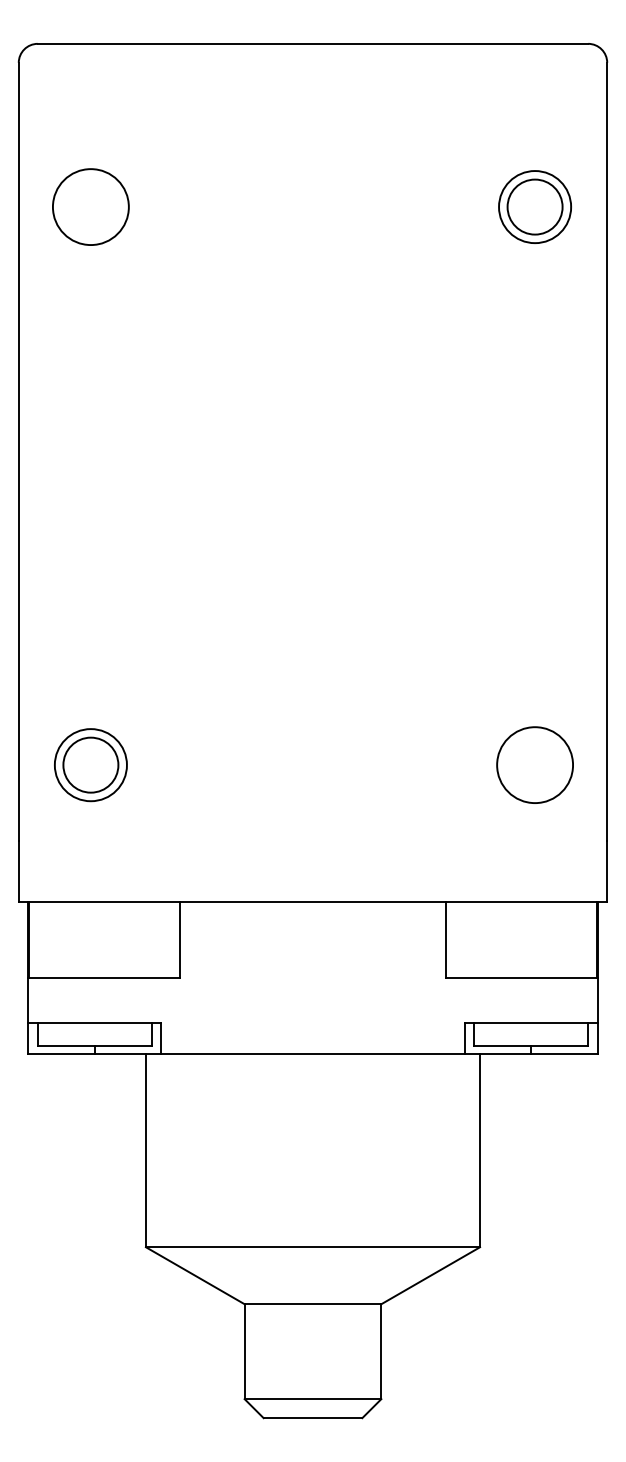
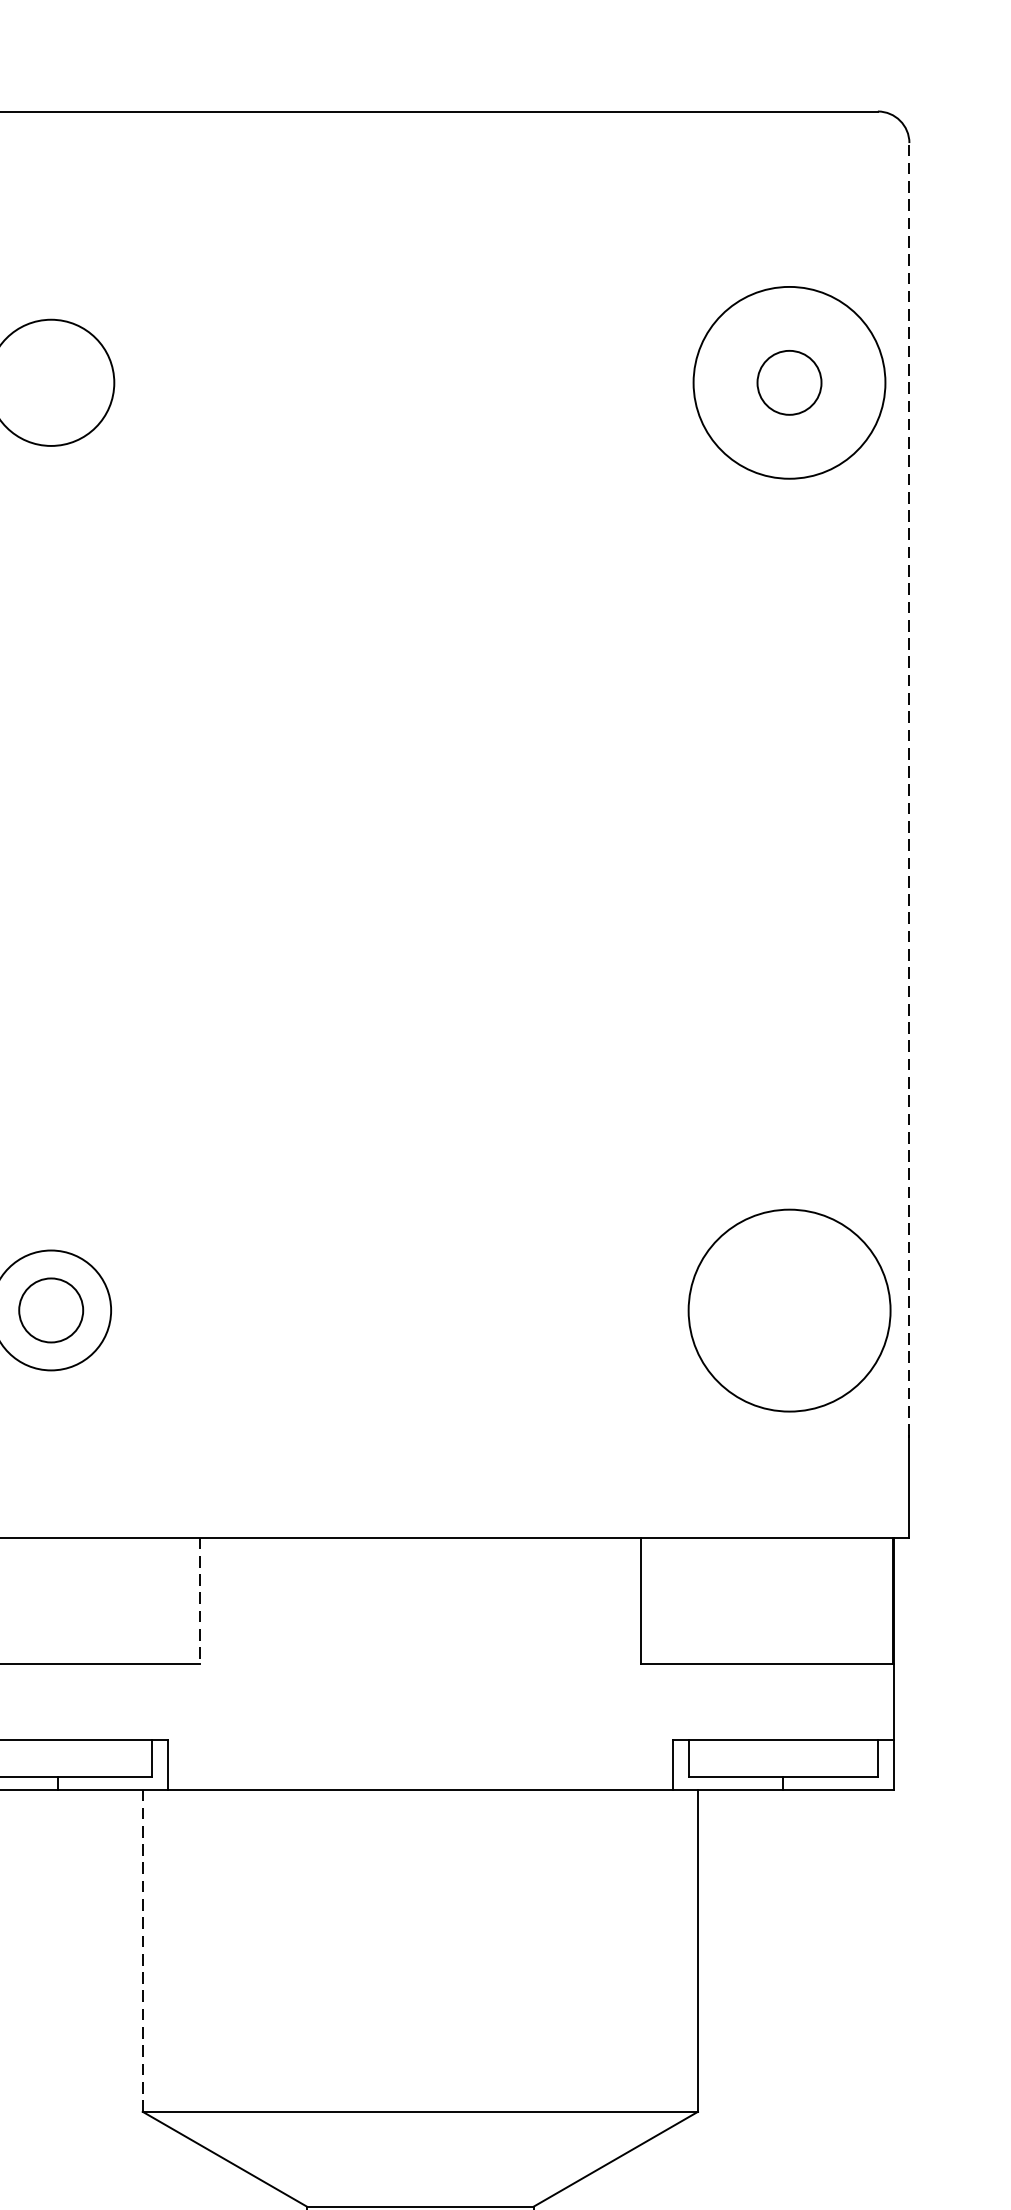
circle: (534, 206) -> (788, 381), size x0.7
circle: (535, 207) -> (790, 383), size x1.6
line: (607, 451) -> (909, 789), solid -> dashed
circle: (90, 764) -> (50, 1309), size x0.7
circle: (534, 764) -> (788, 1309), size x1.6
line: (180, 939) -> (200, 1600), solid -> dashed
line: (145, 1150) -> (141, 1950), solid -> dashed

